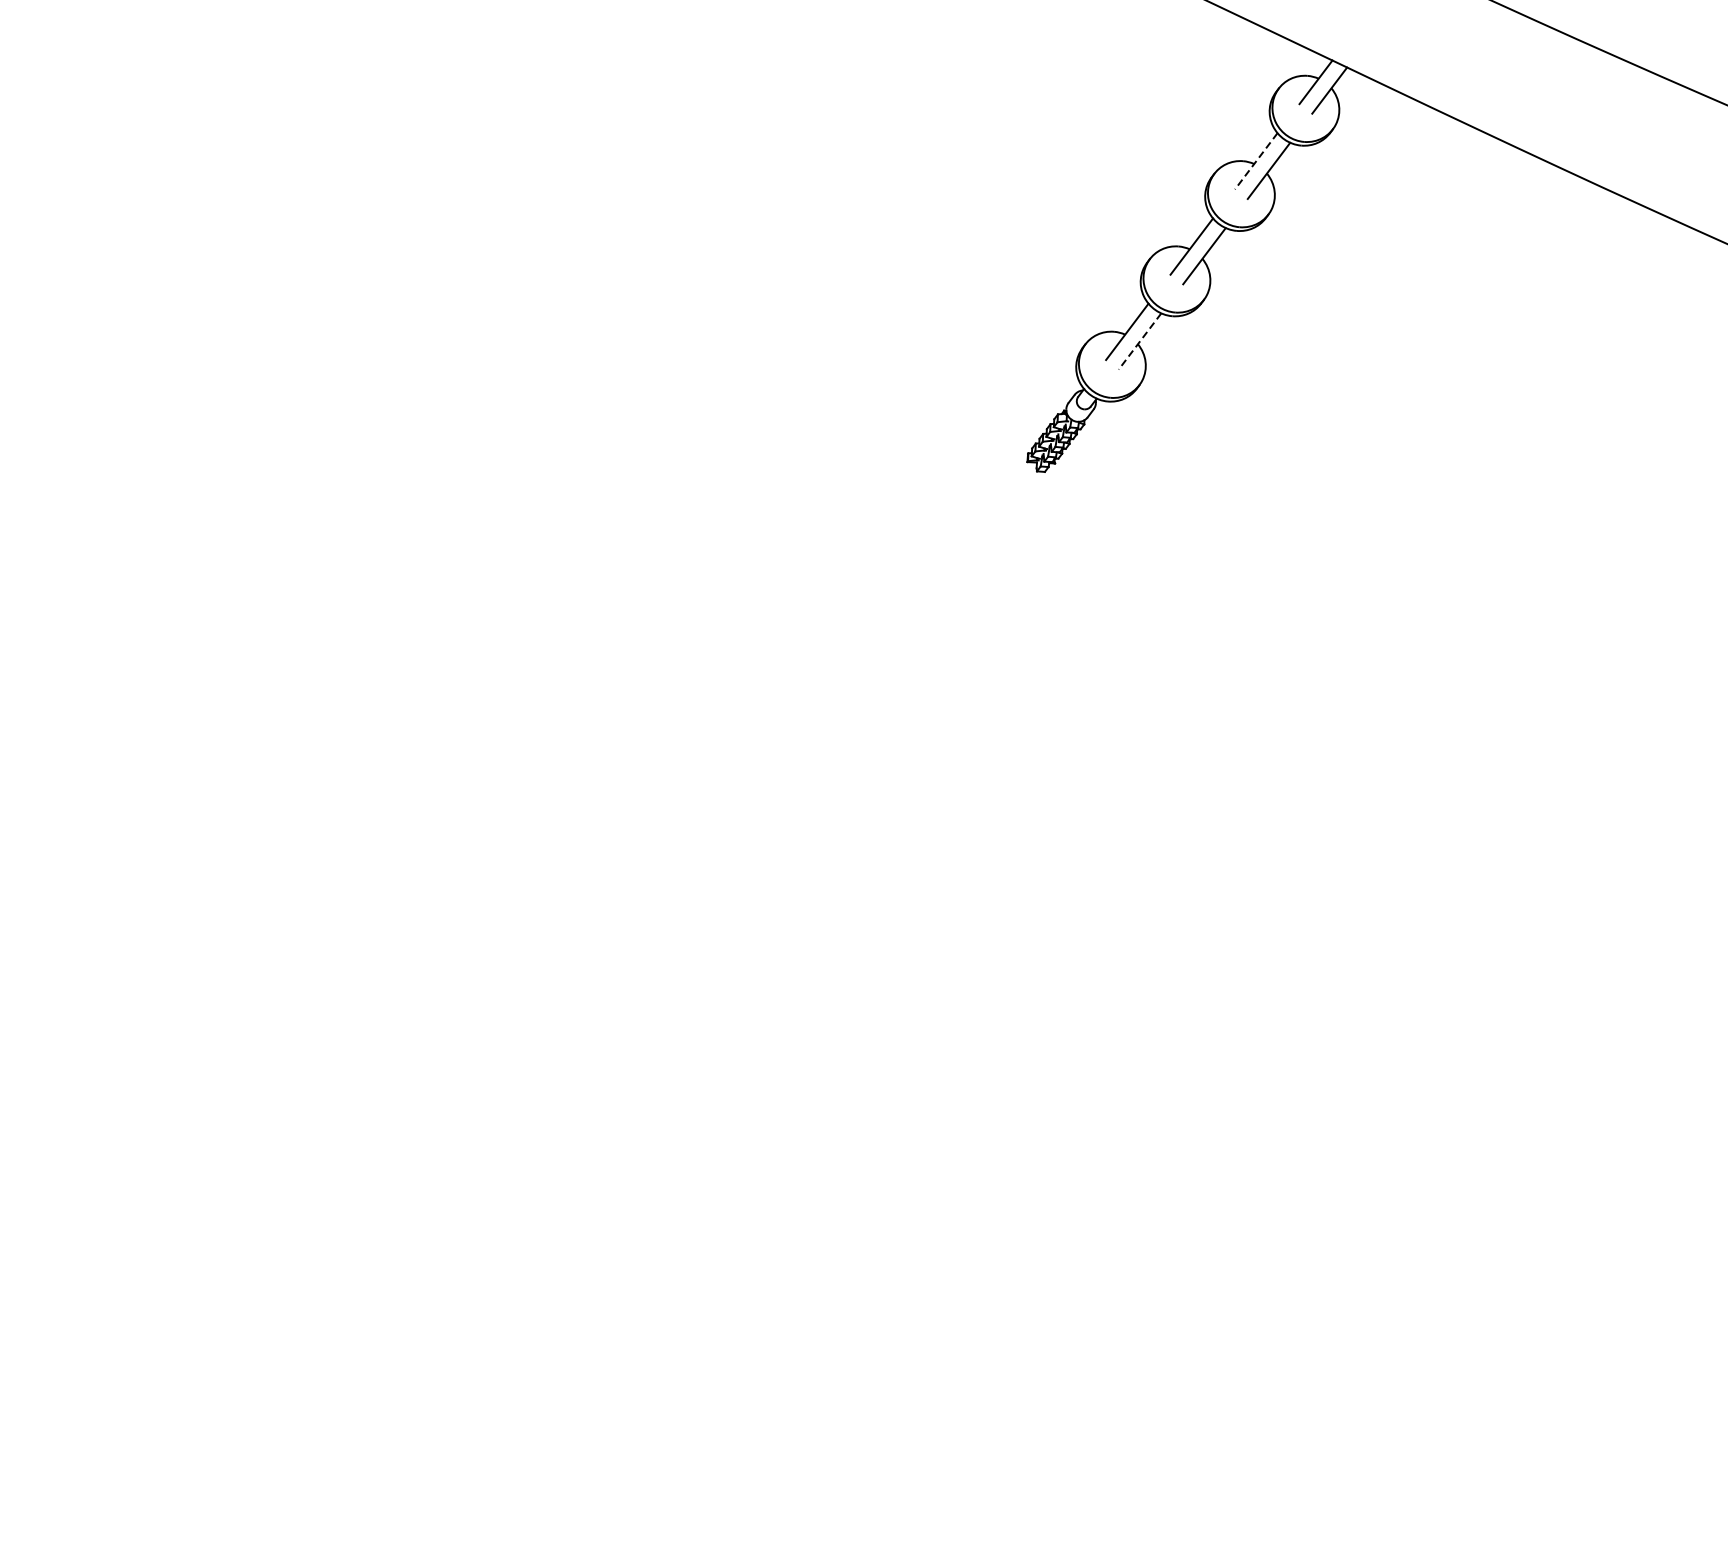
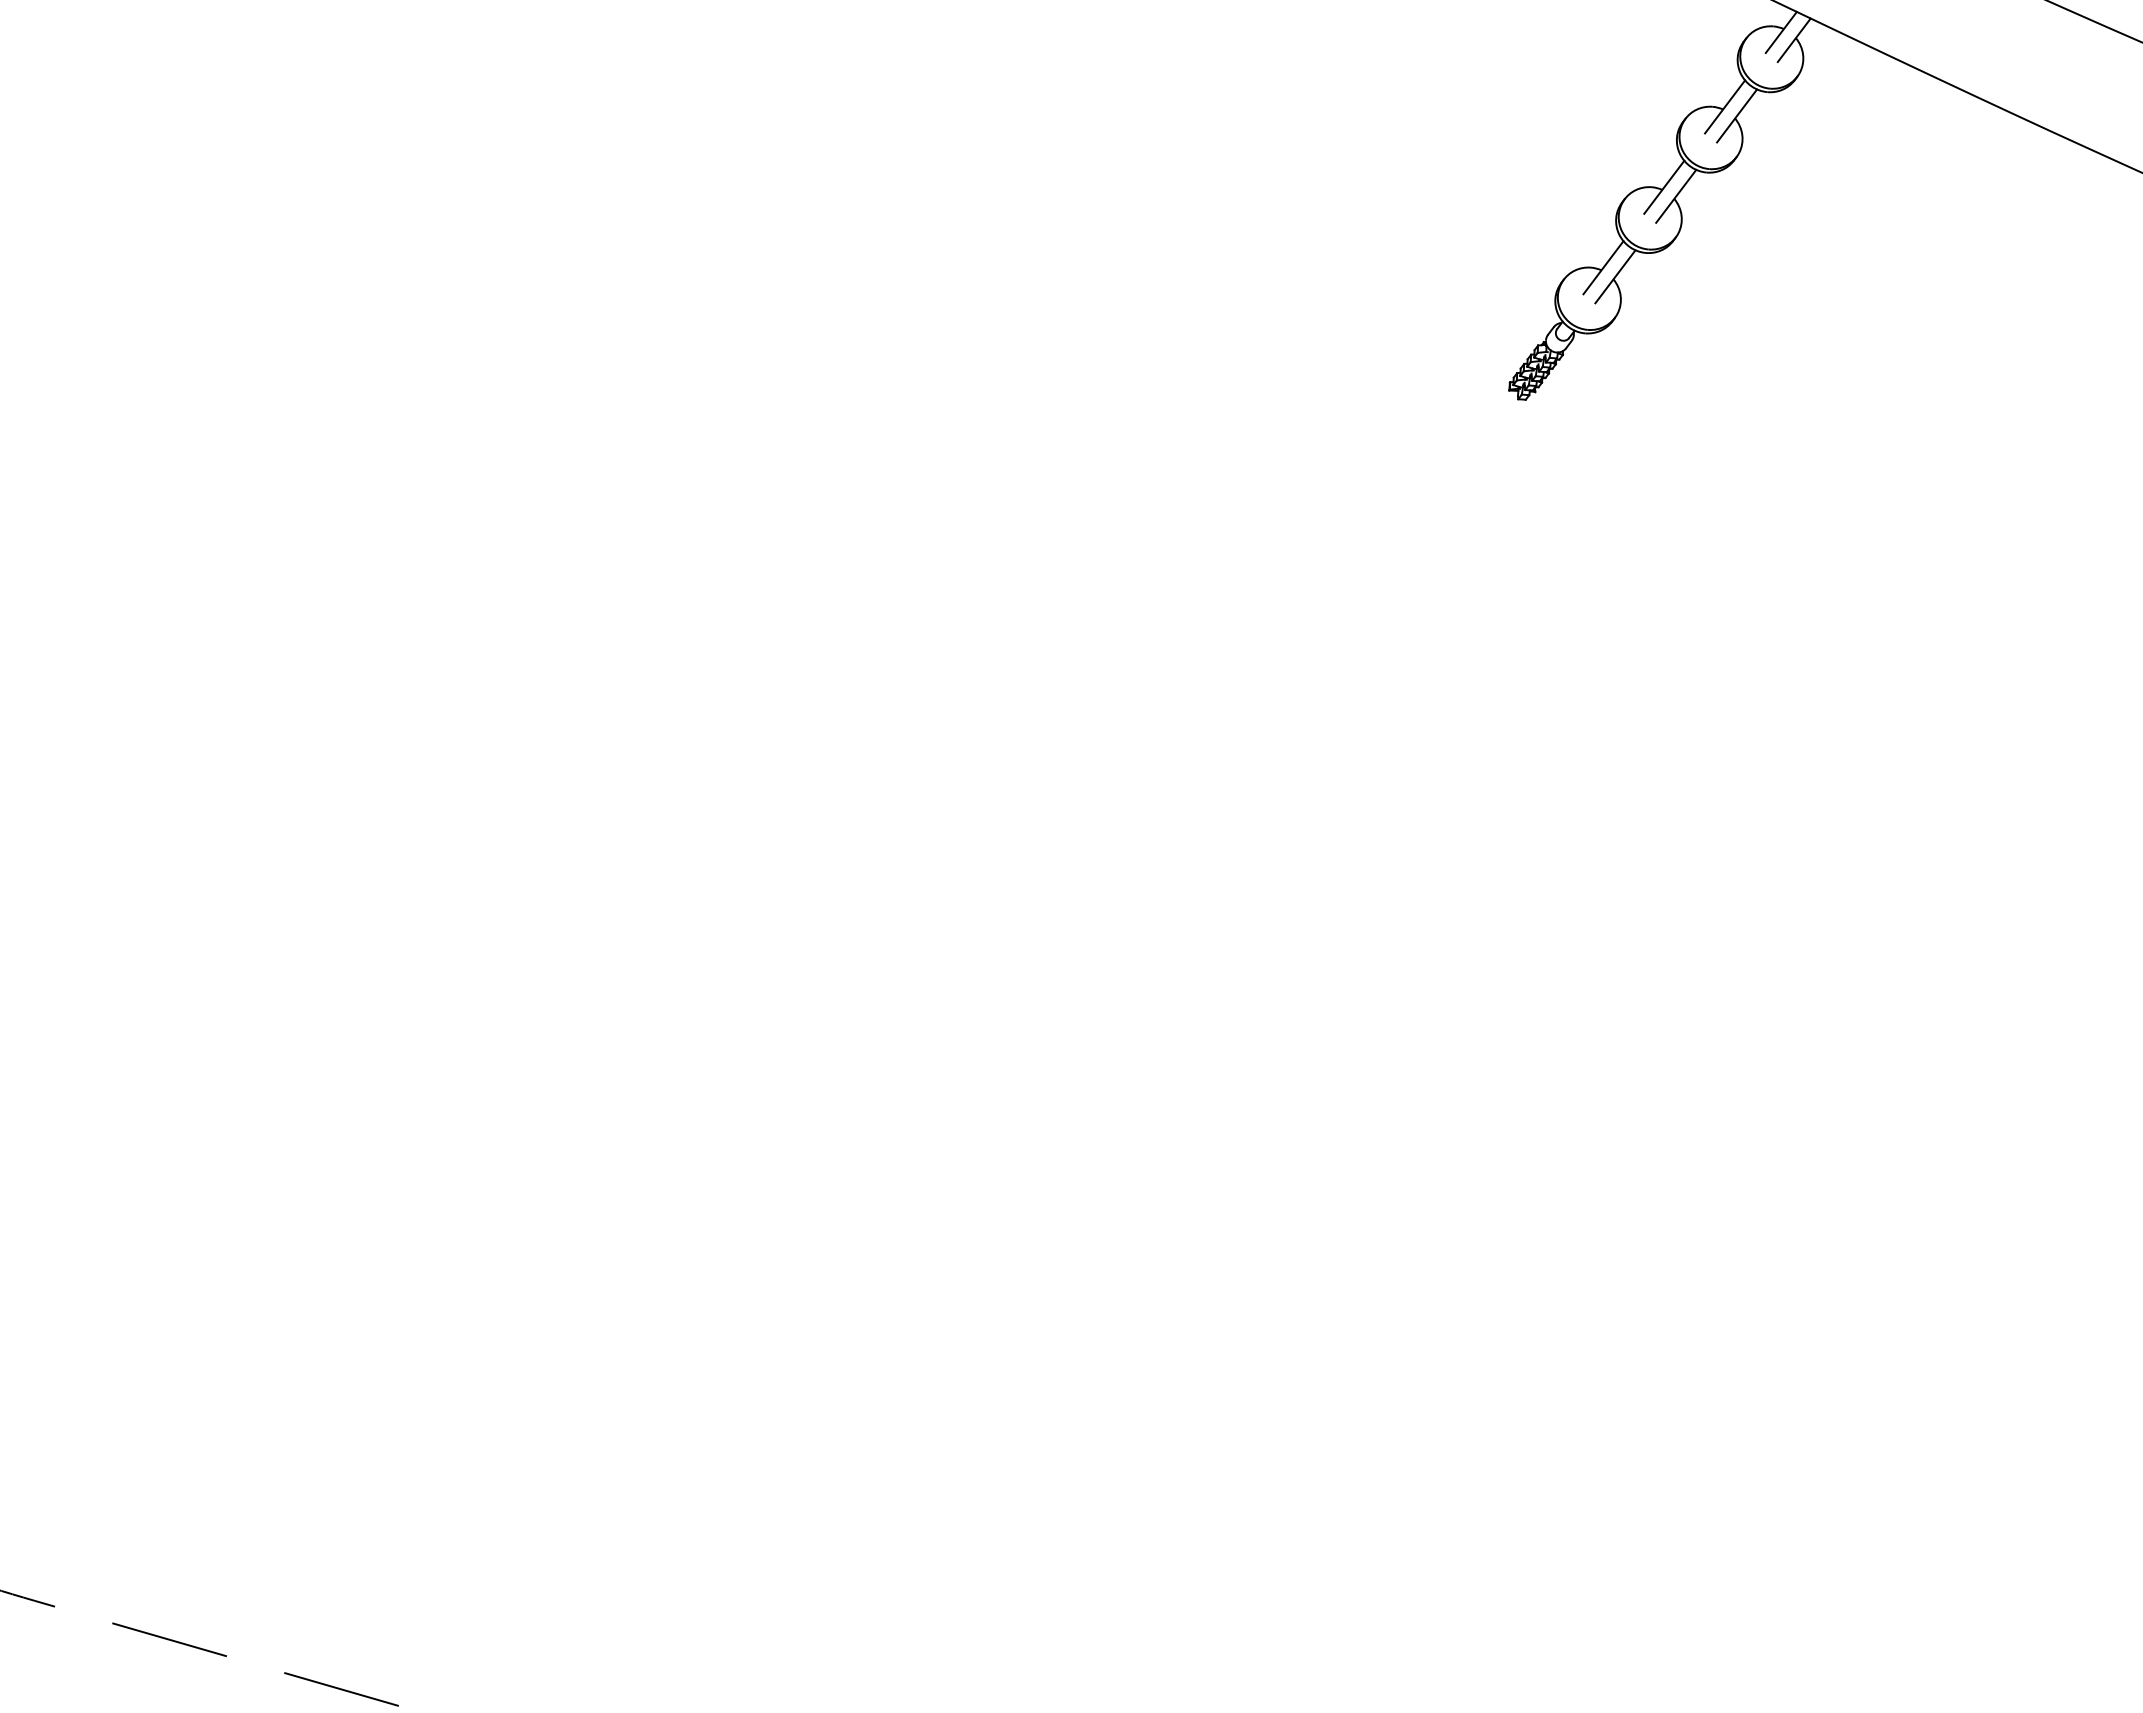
line: (1255, 161) -> (1724, 107), dashed -> solid
line: (1140, 342) -> (1615, 277), dashed -> solid

